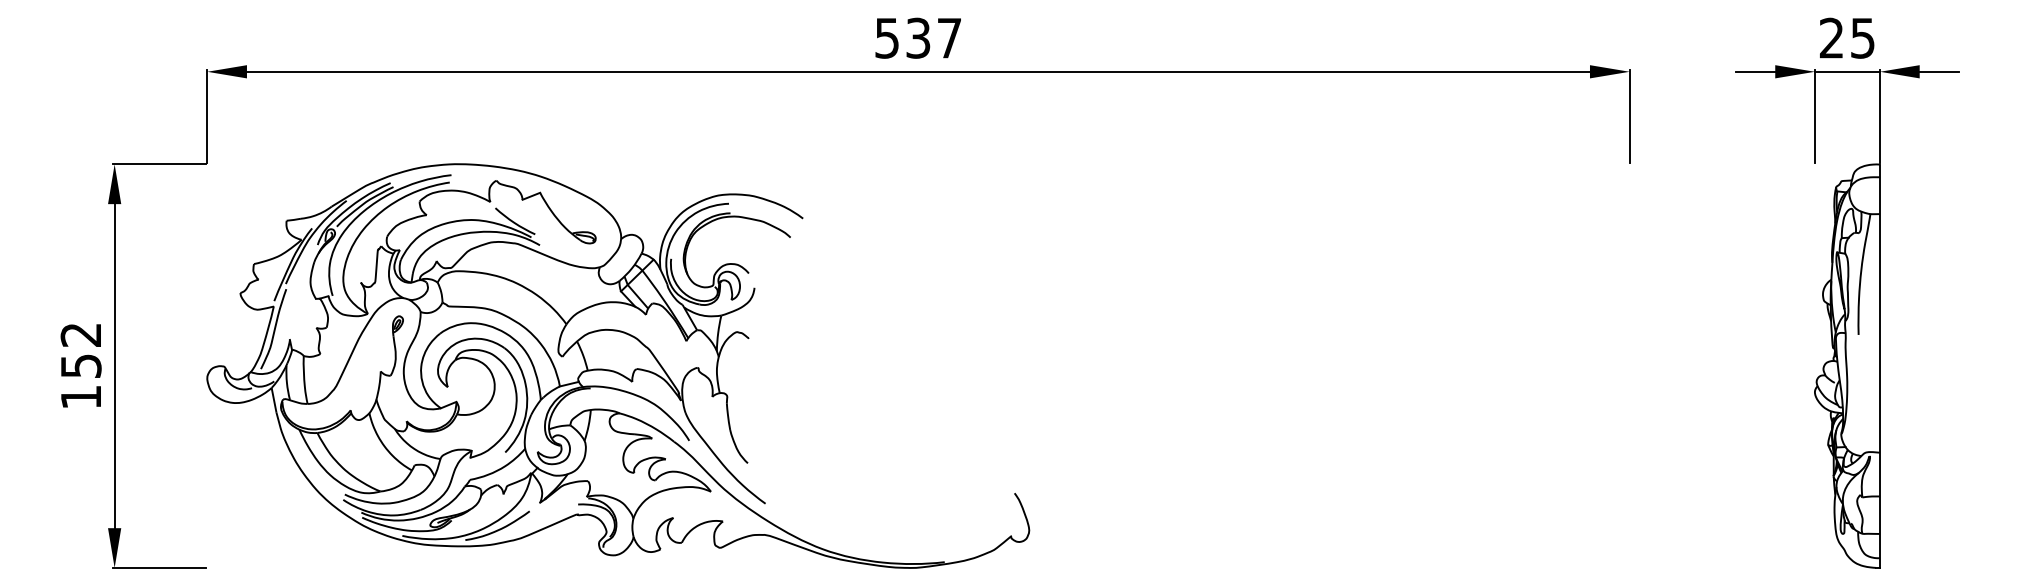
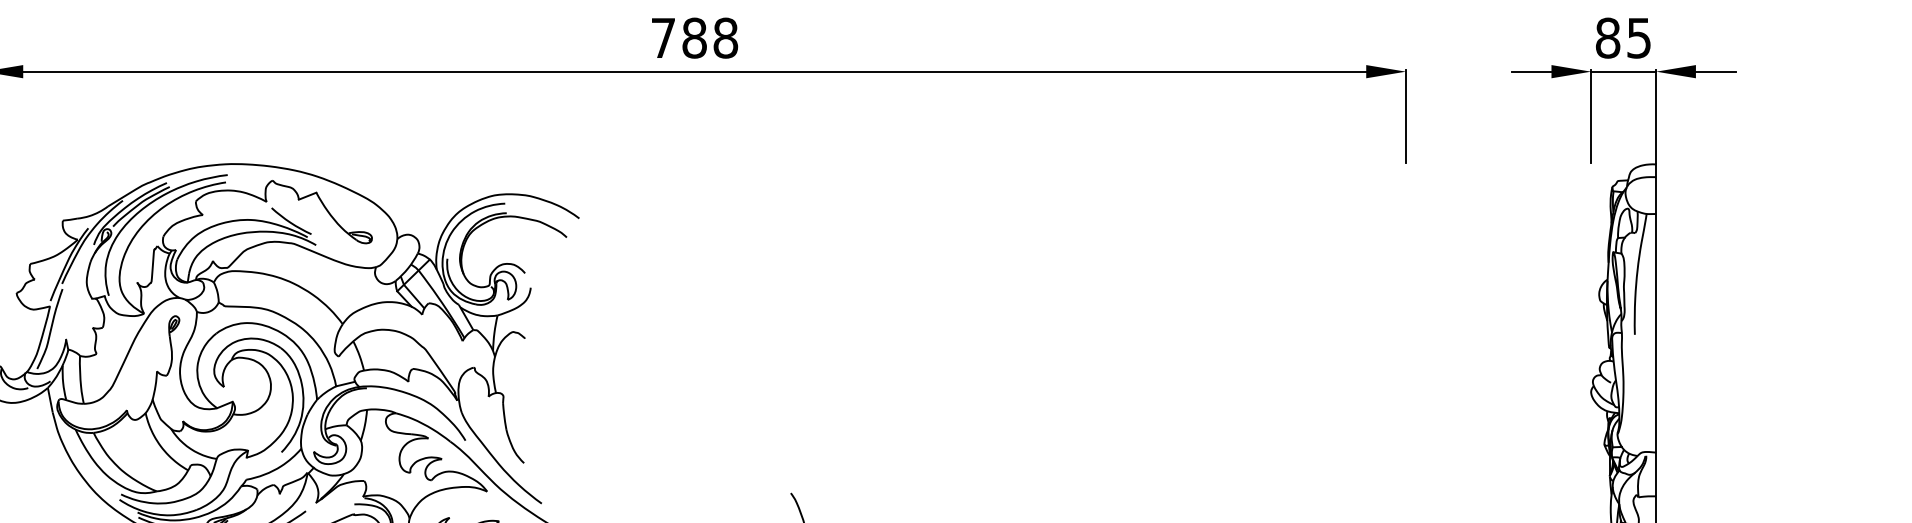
text: (918, 37) -> (694, 37), 537 -> 788
text: (1831, 37) -> (1607, 37), 25 -> 85

